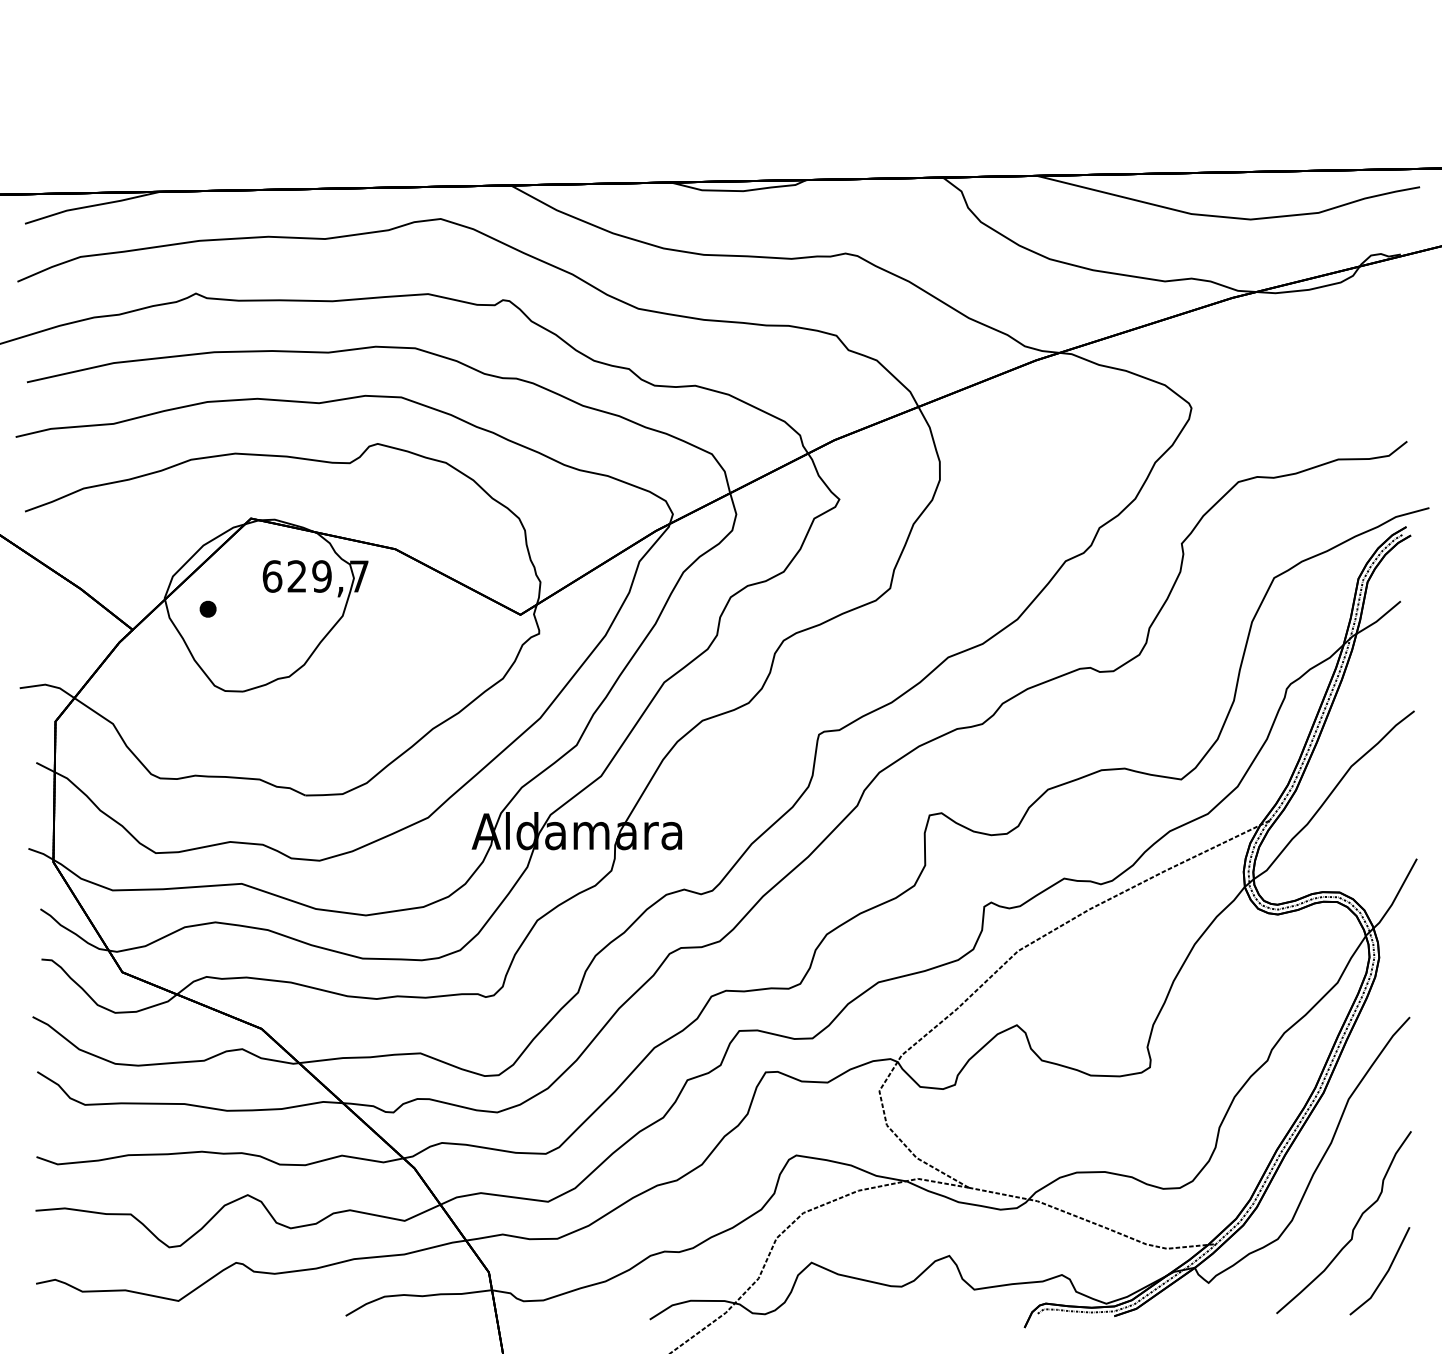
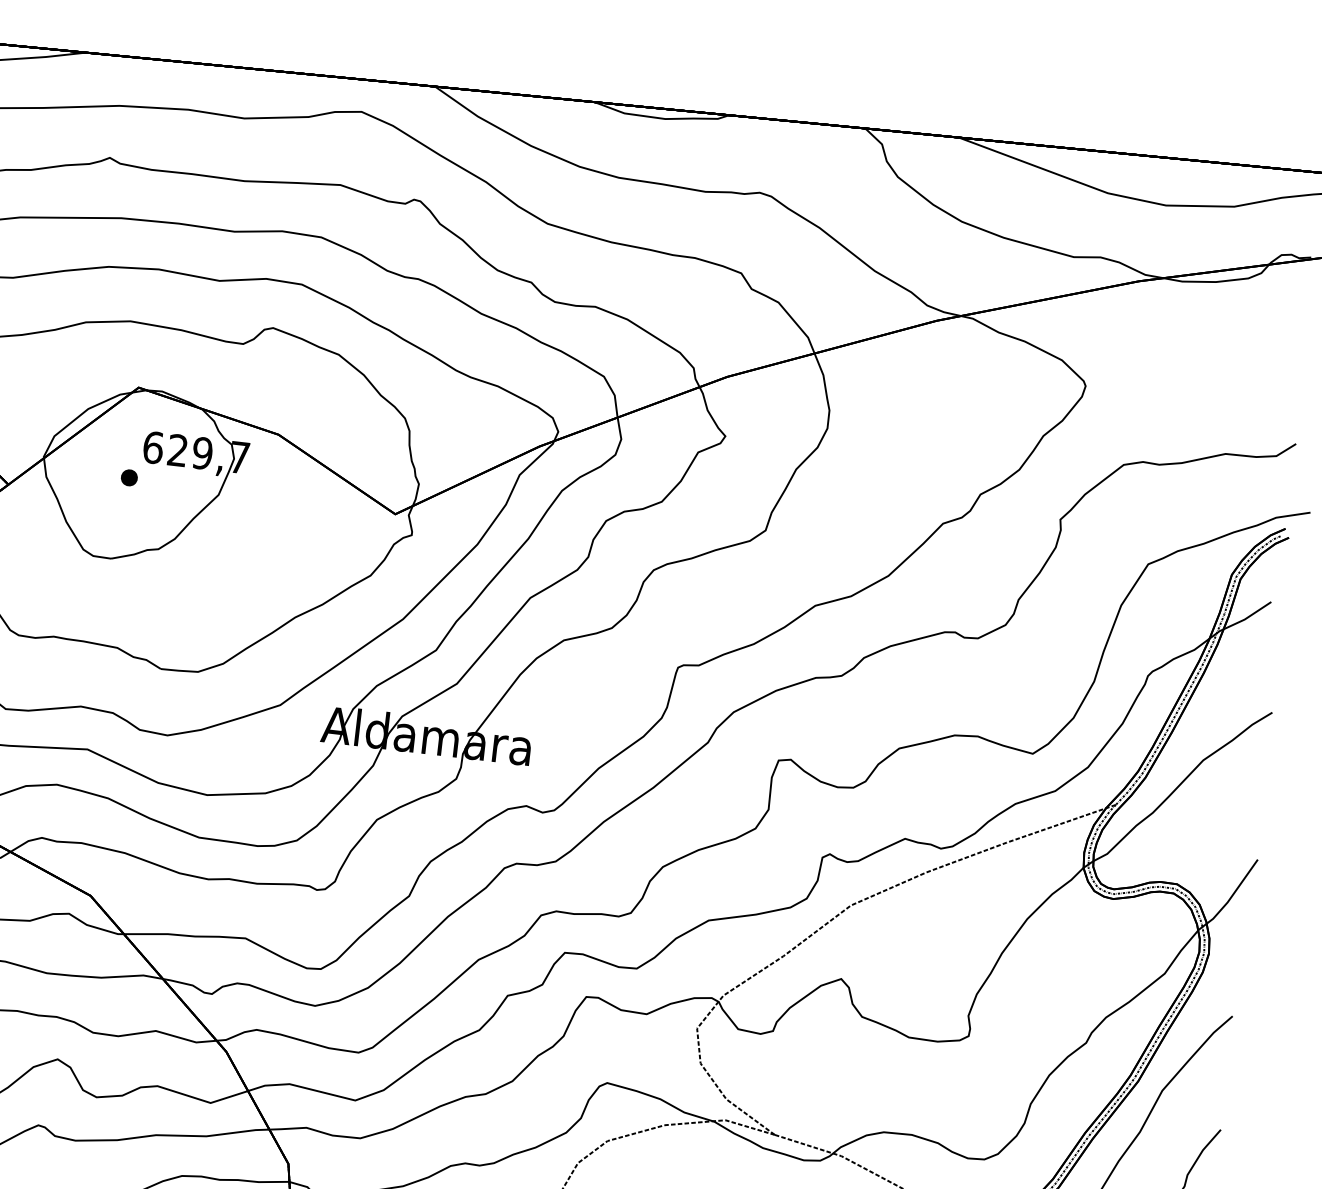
part: (207, 608) -> (128, 477), moved

